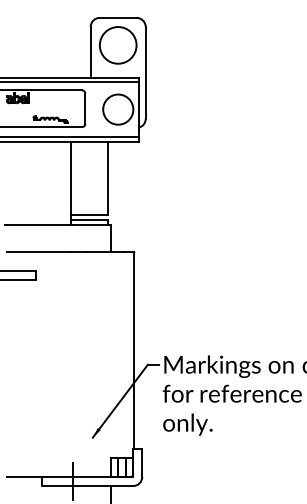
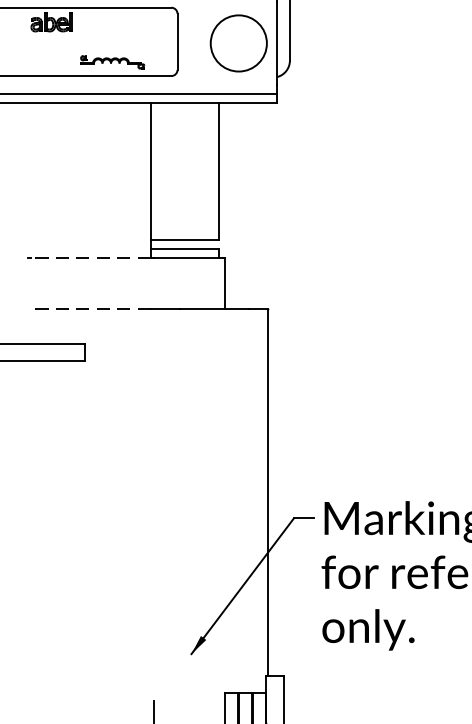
line: (38, 224) -> (90, 257), solid -> dashed
line: (38, 252) -> (90, 309), solid -> dashed

